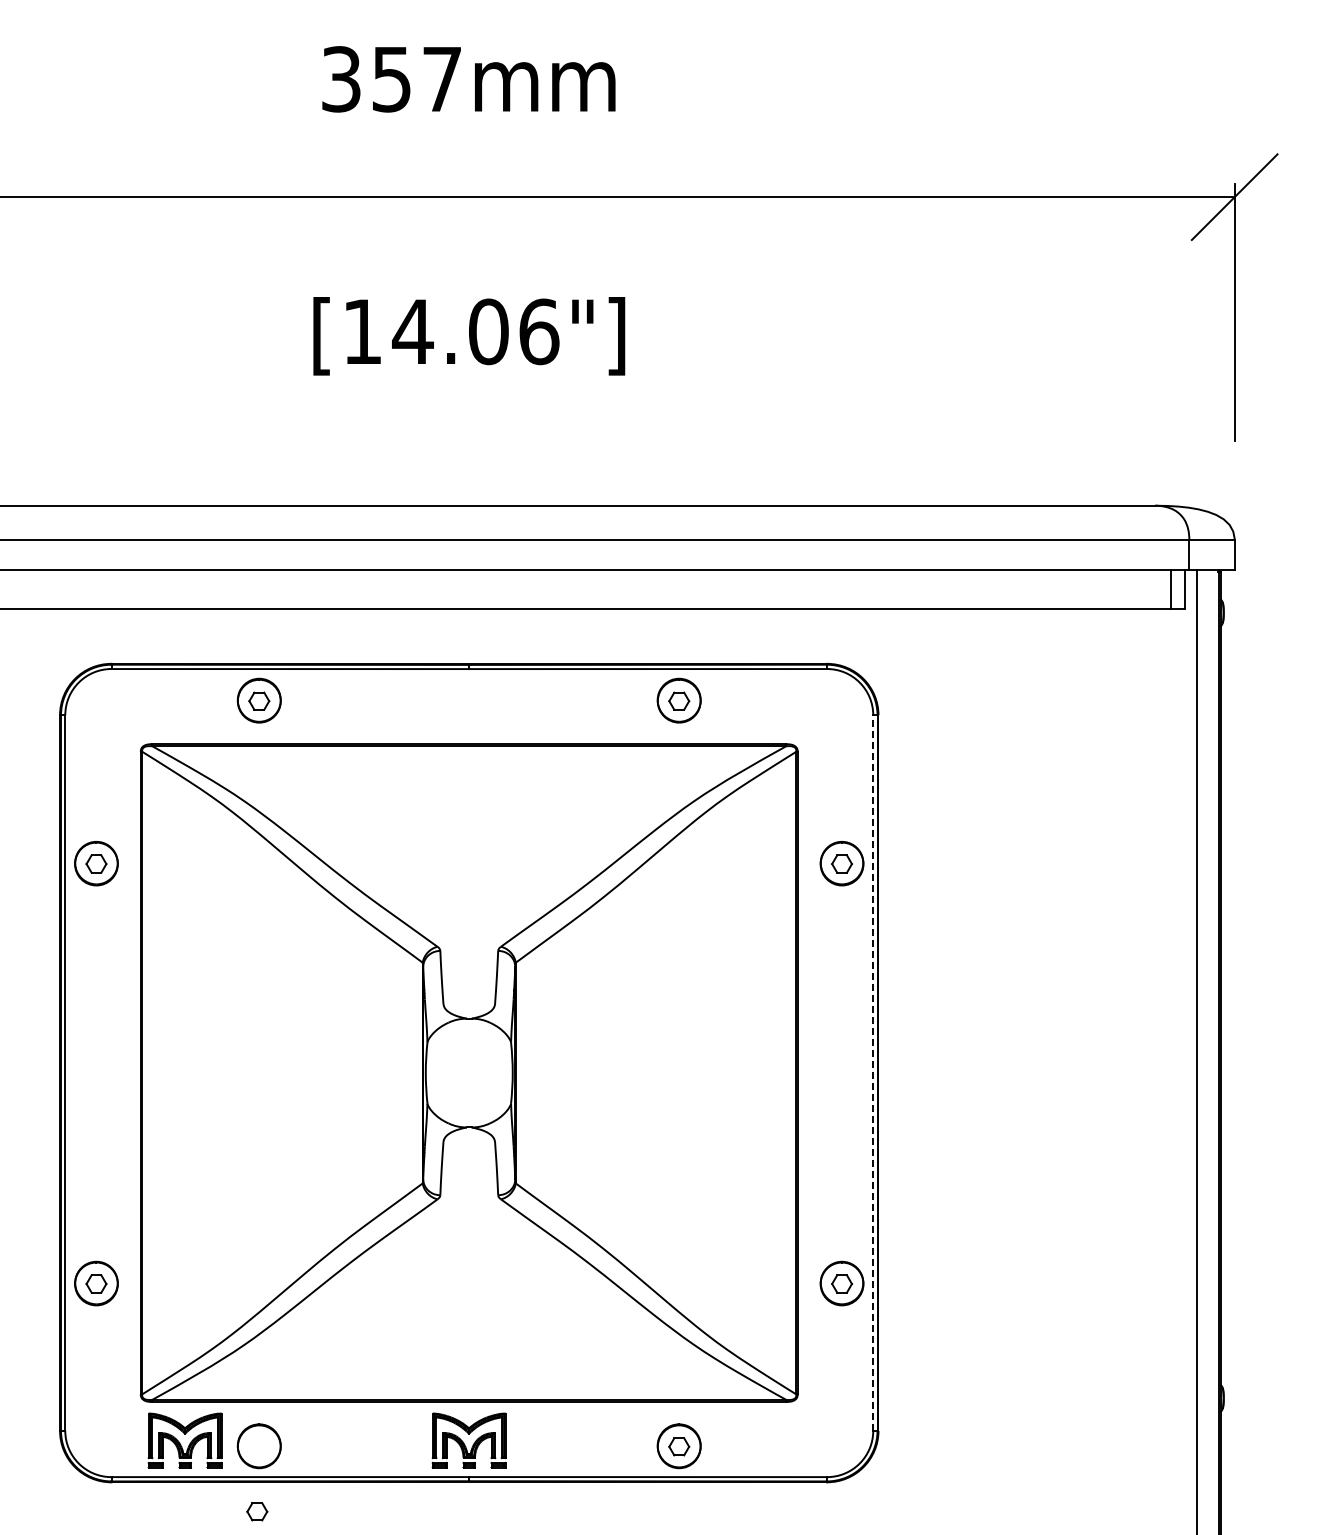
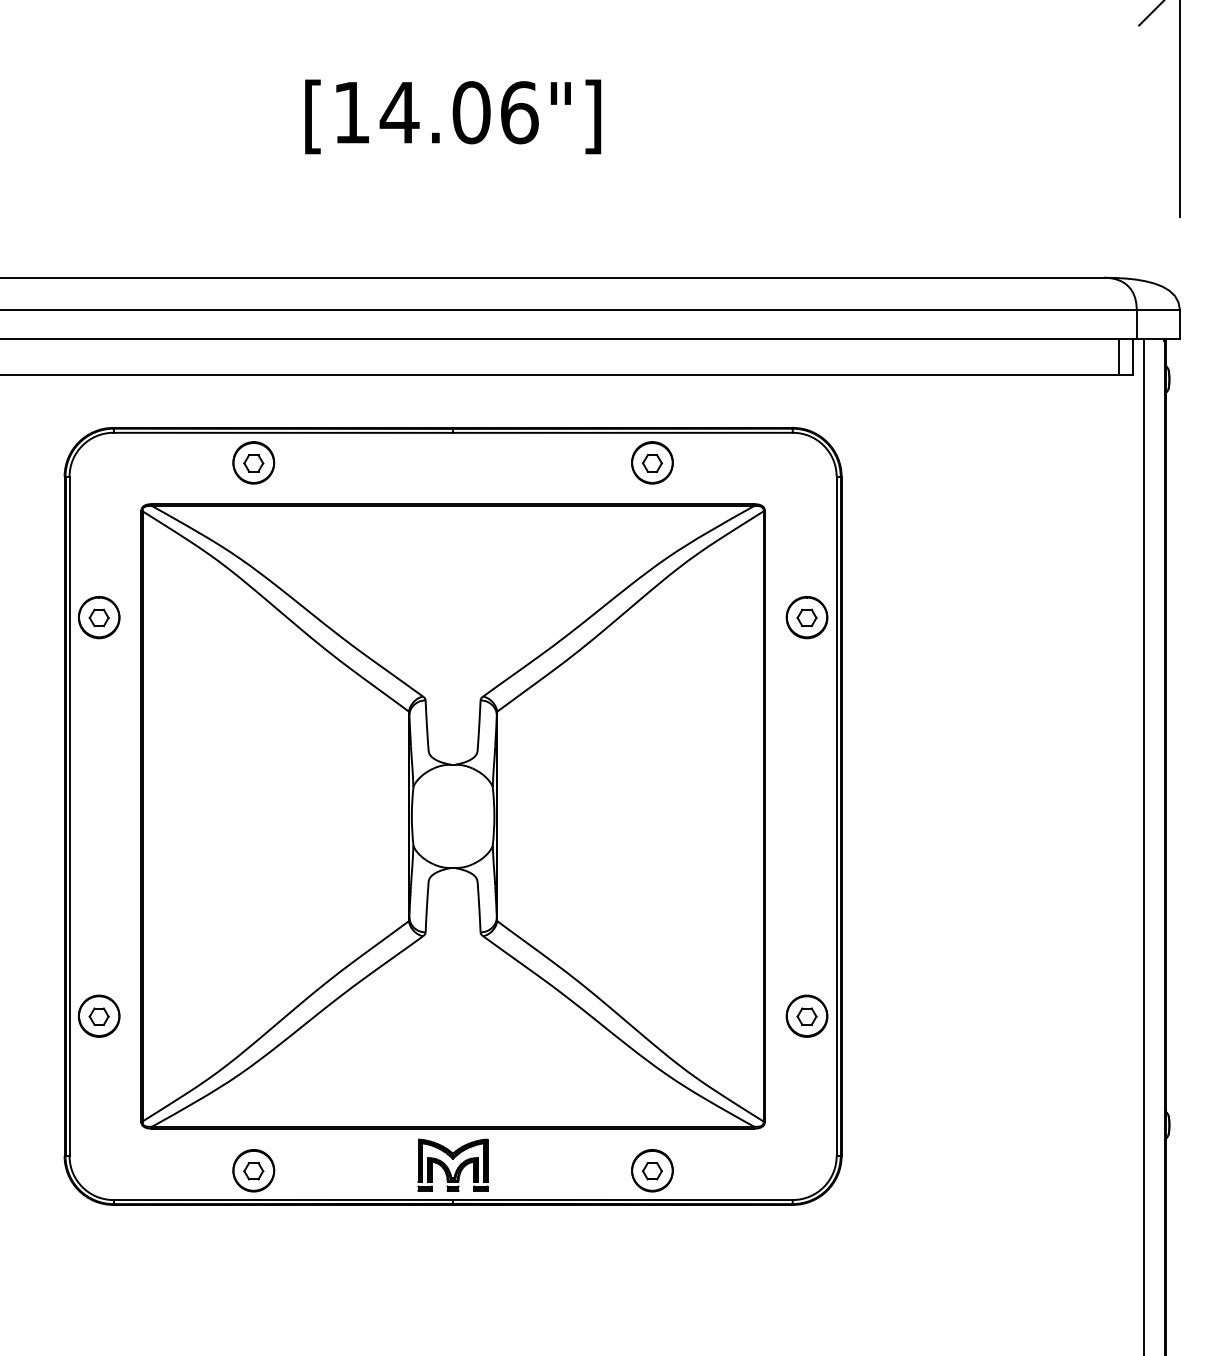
line: (873, 1073) -> (836, 816), dashed -> solid
part: (184, 1440) -> (182, 1165), removed
part: (257, 1511) -> (253, 1170), moved

